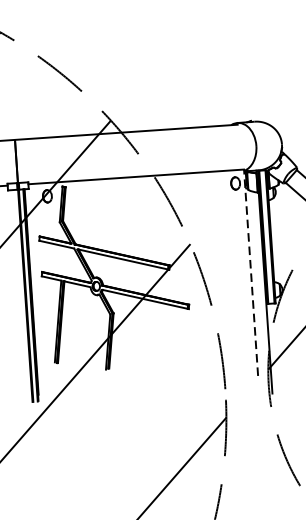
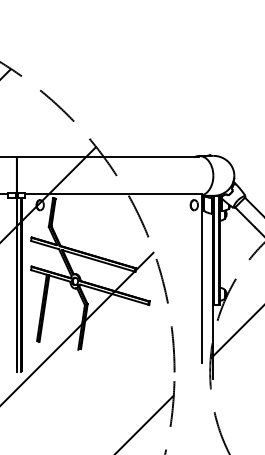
line: (250, 272) -> (201, 278), dashed -> solid

